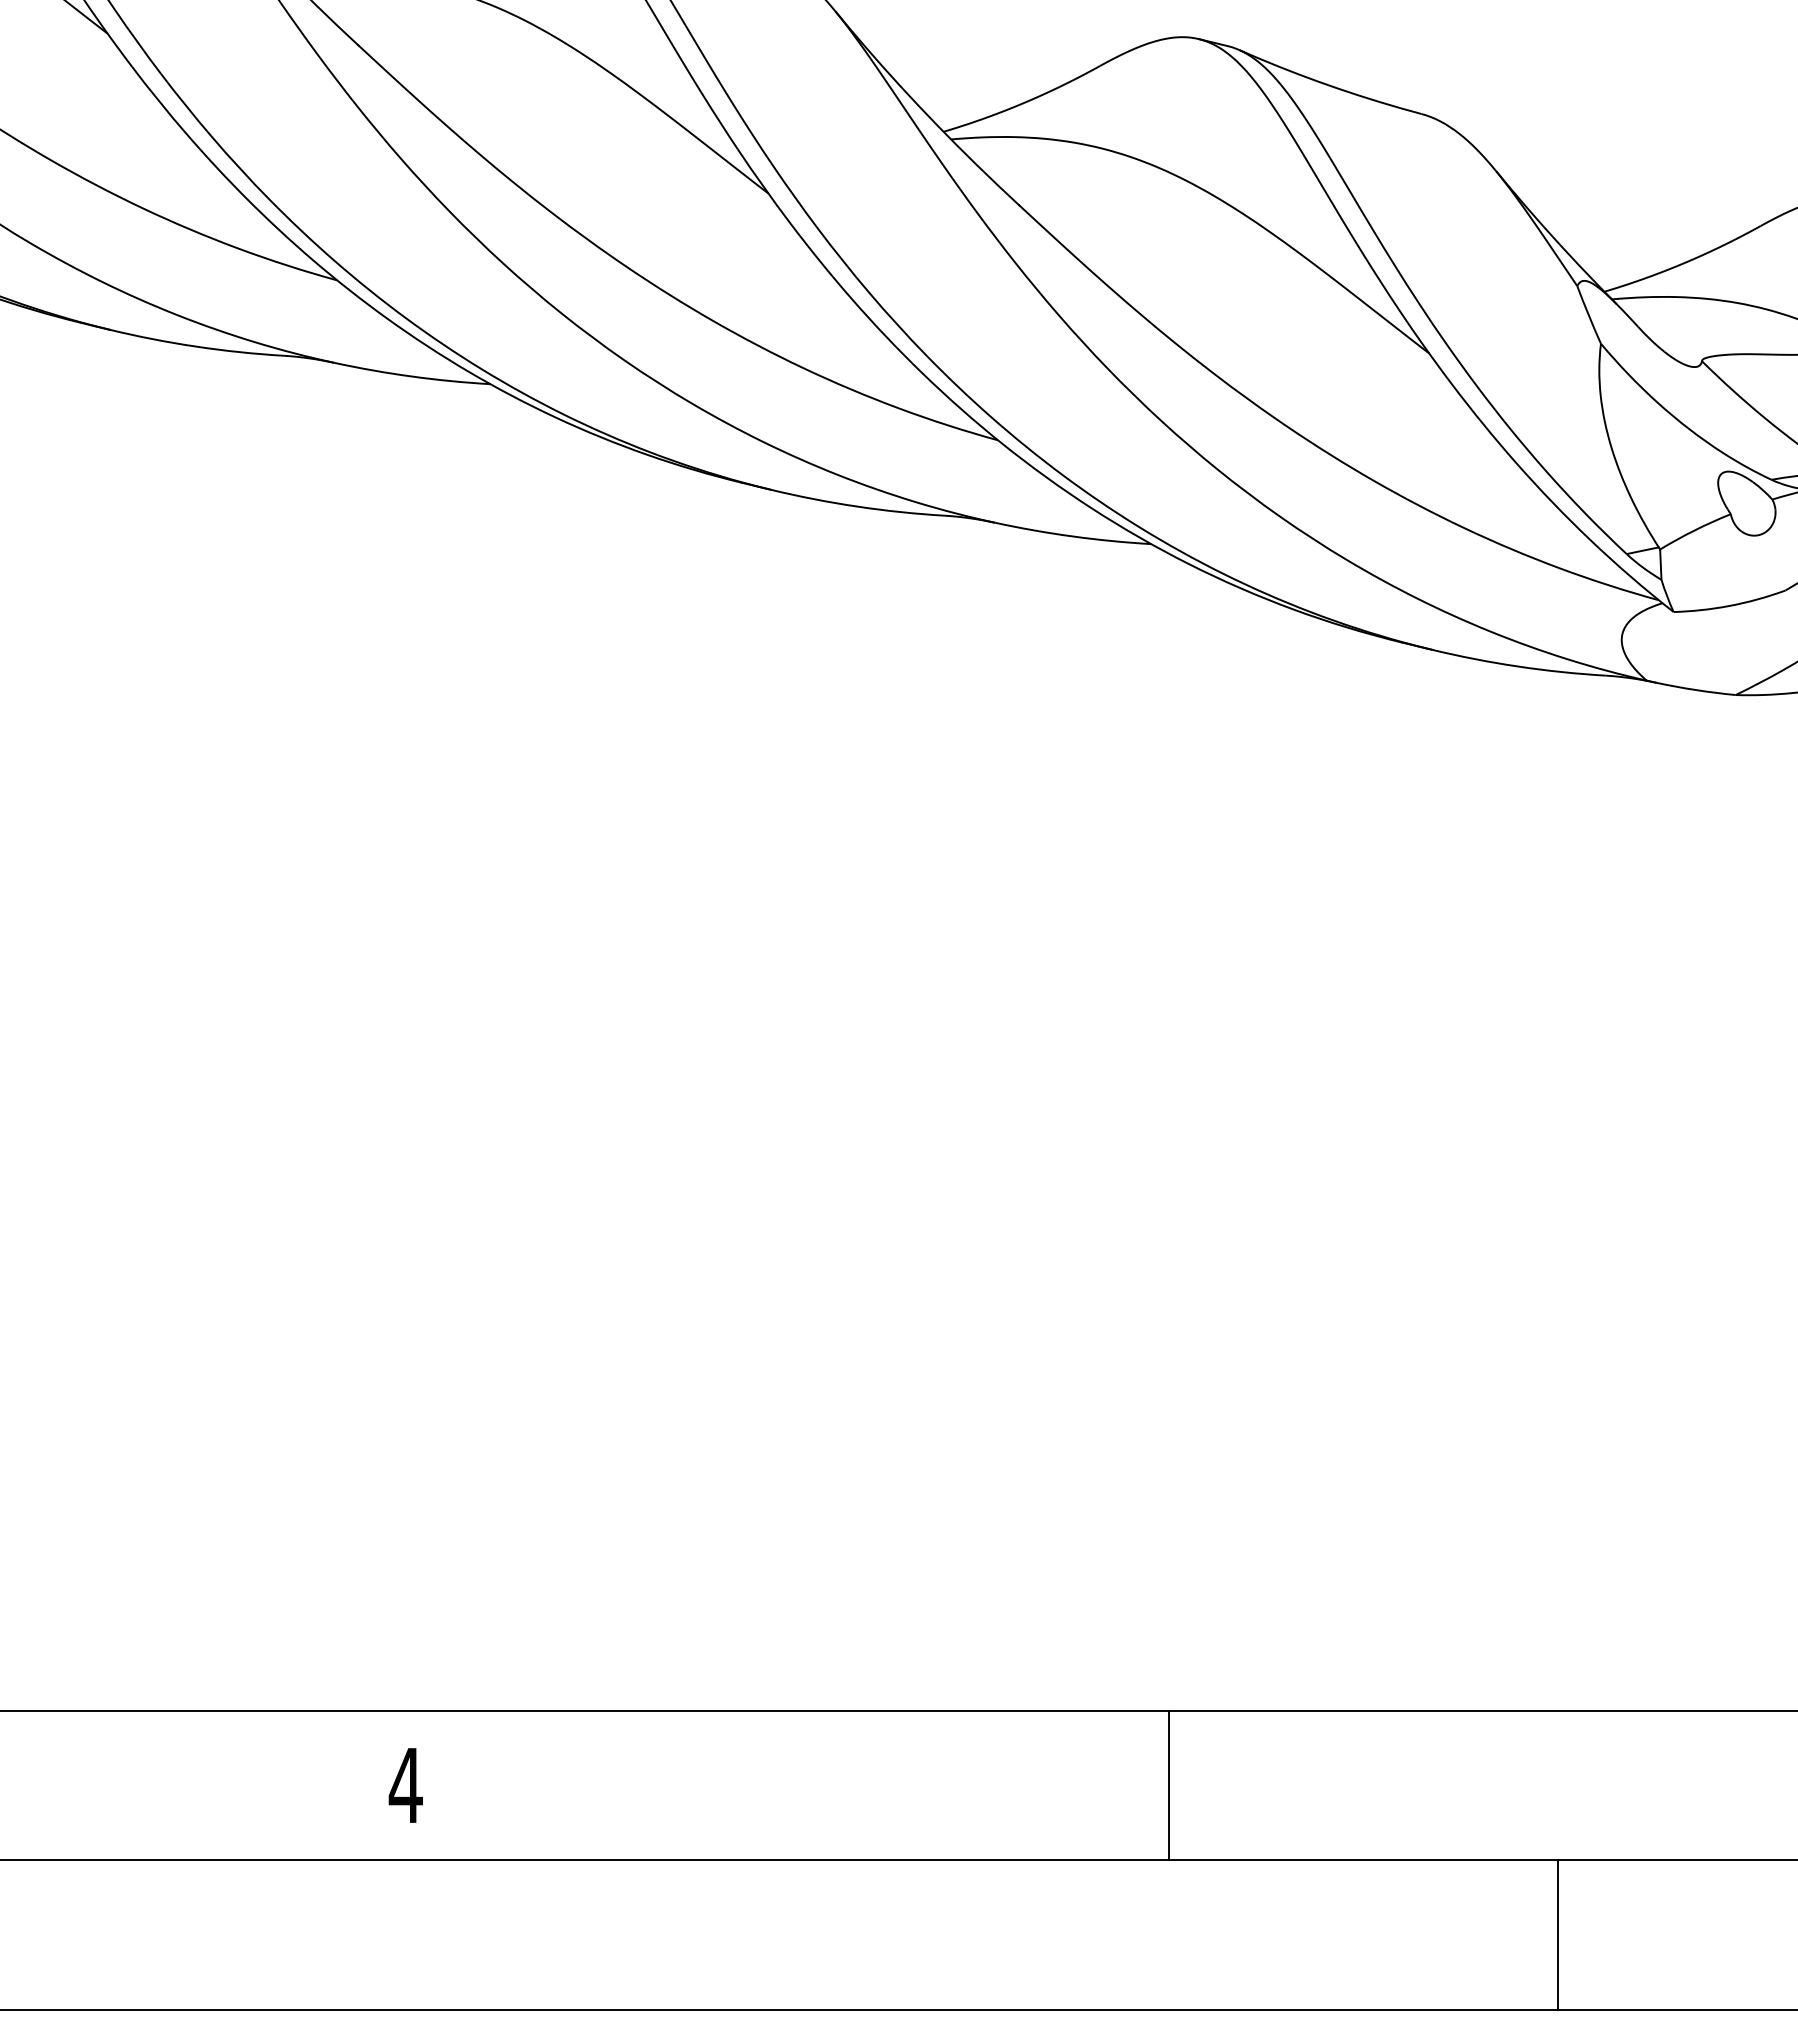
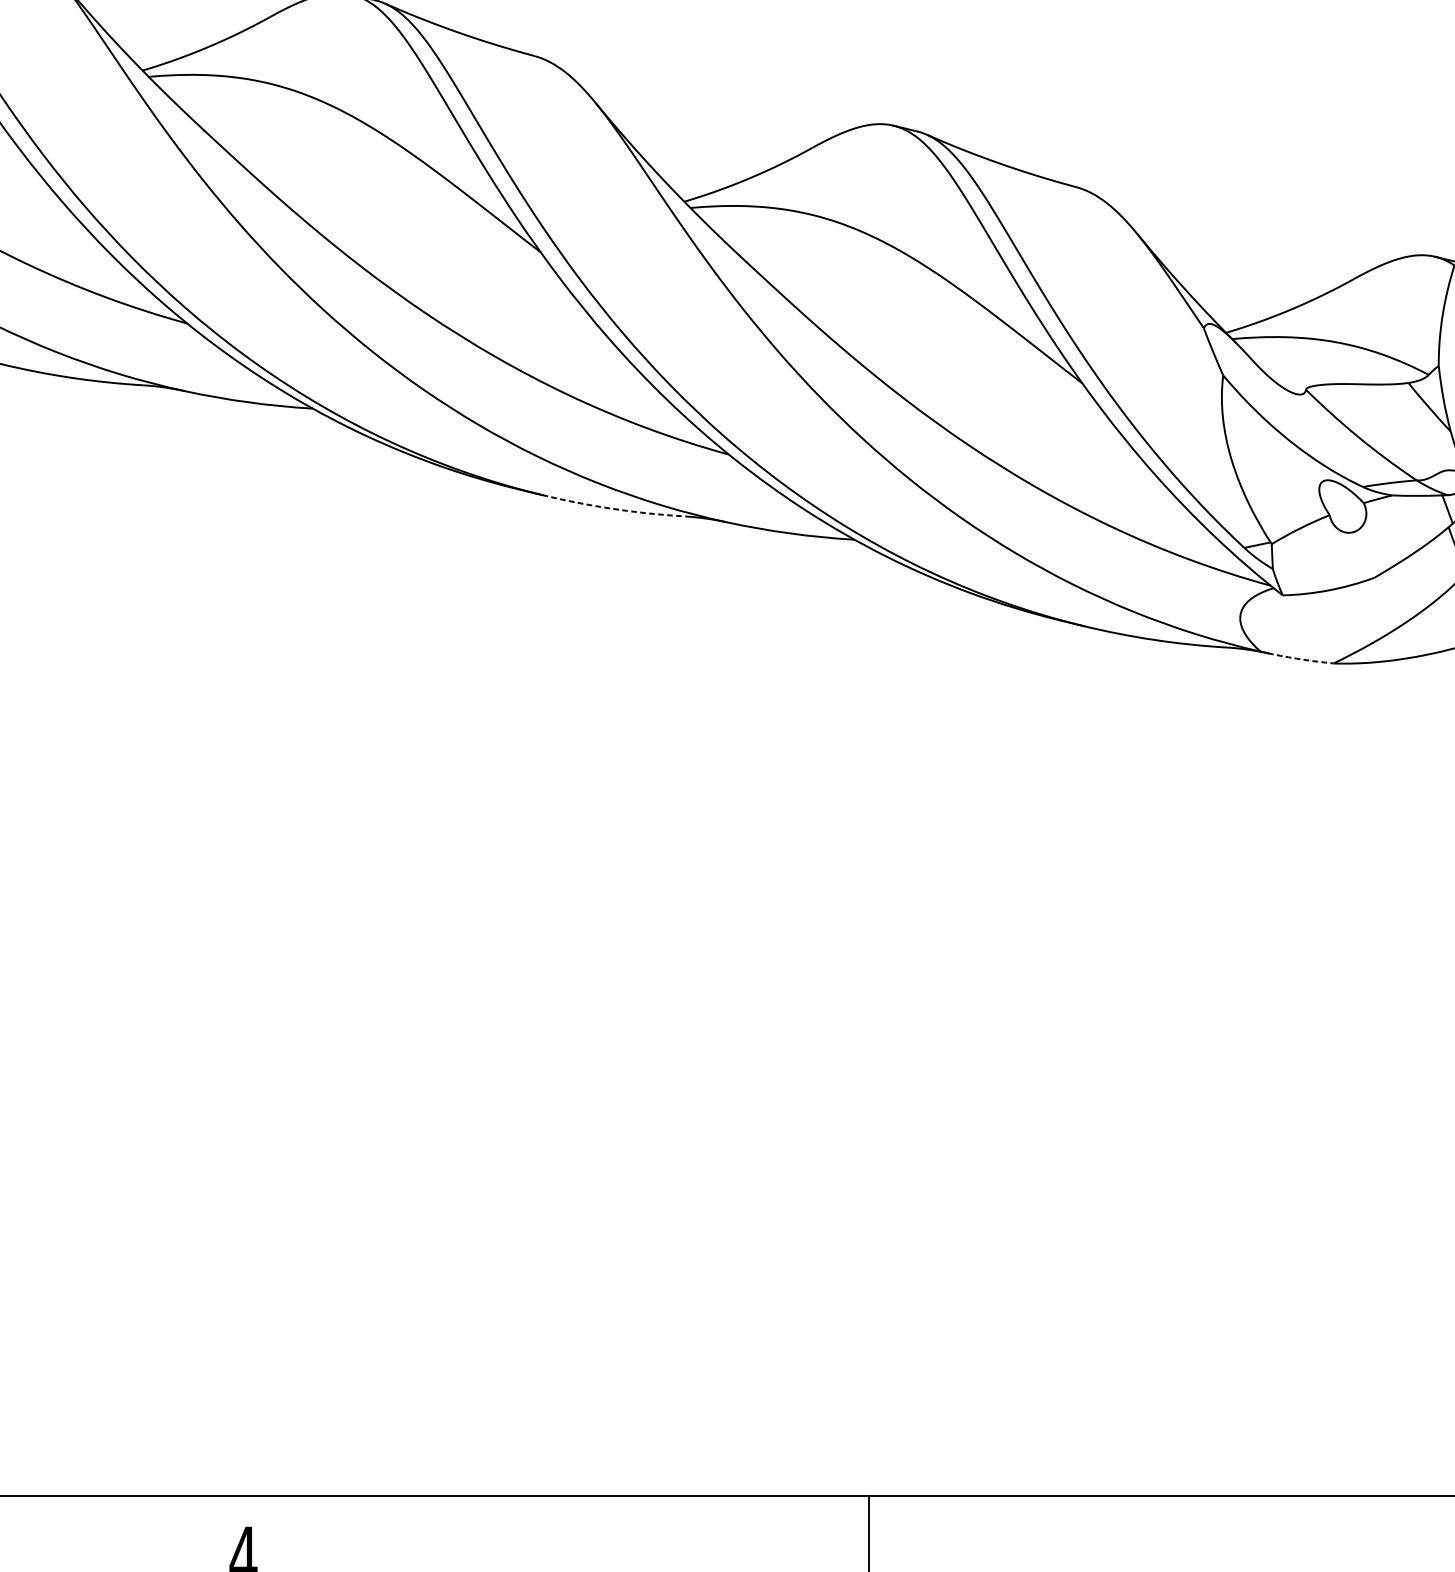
arc: (857, 506) -> (613, 508), solid -> dashed
arc: (1695, 690) -> (1300, 659), solid -> dashed

